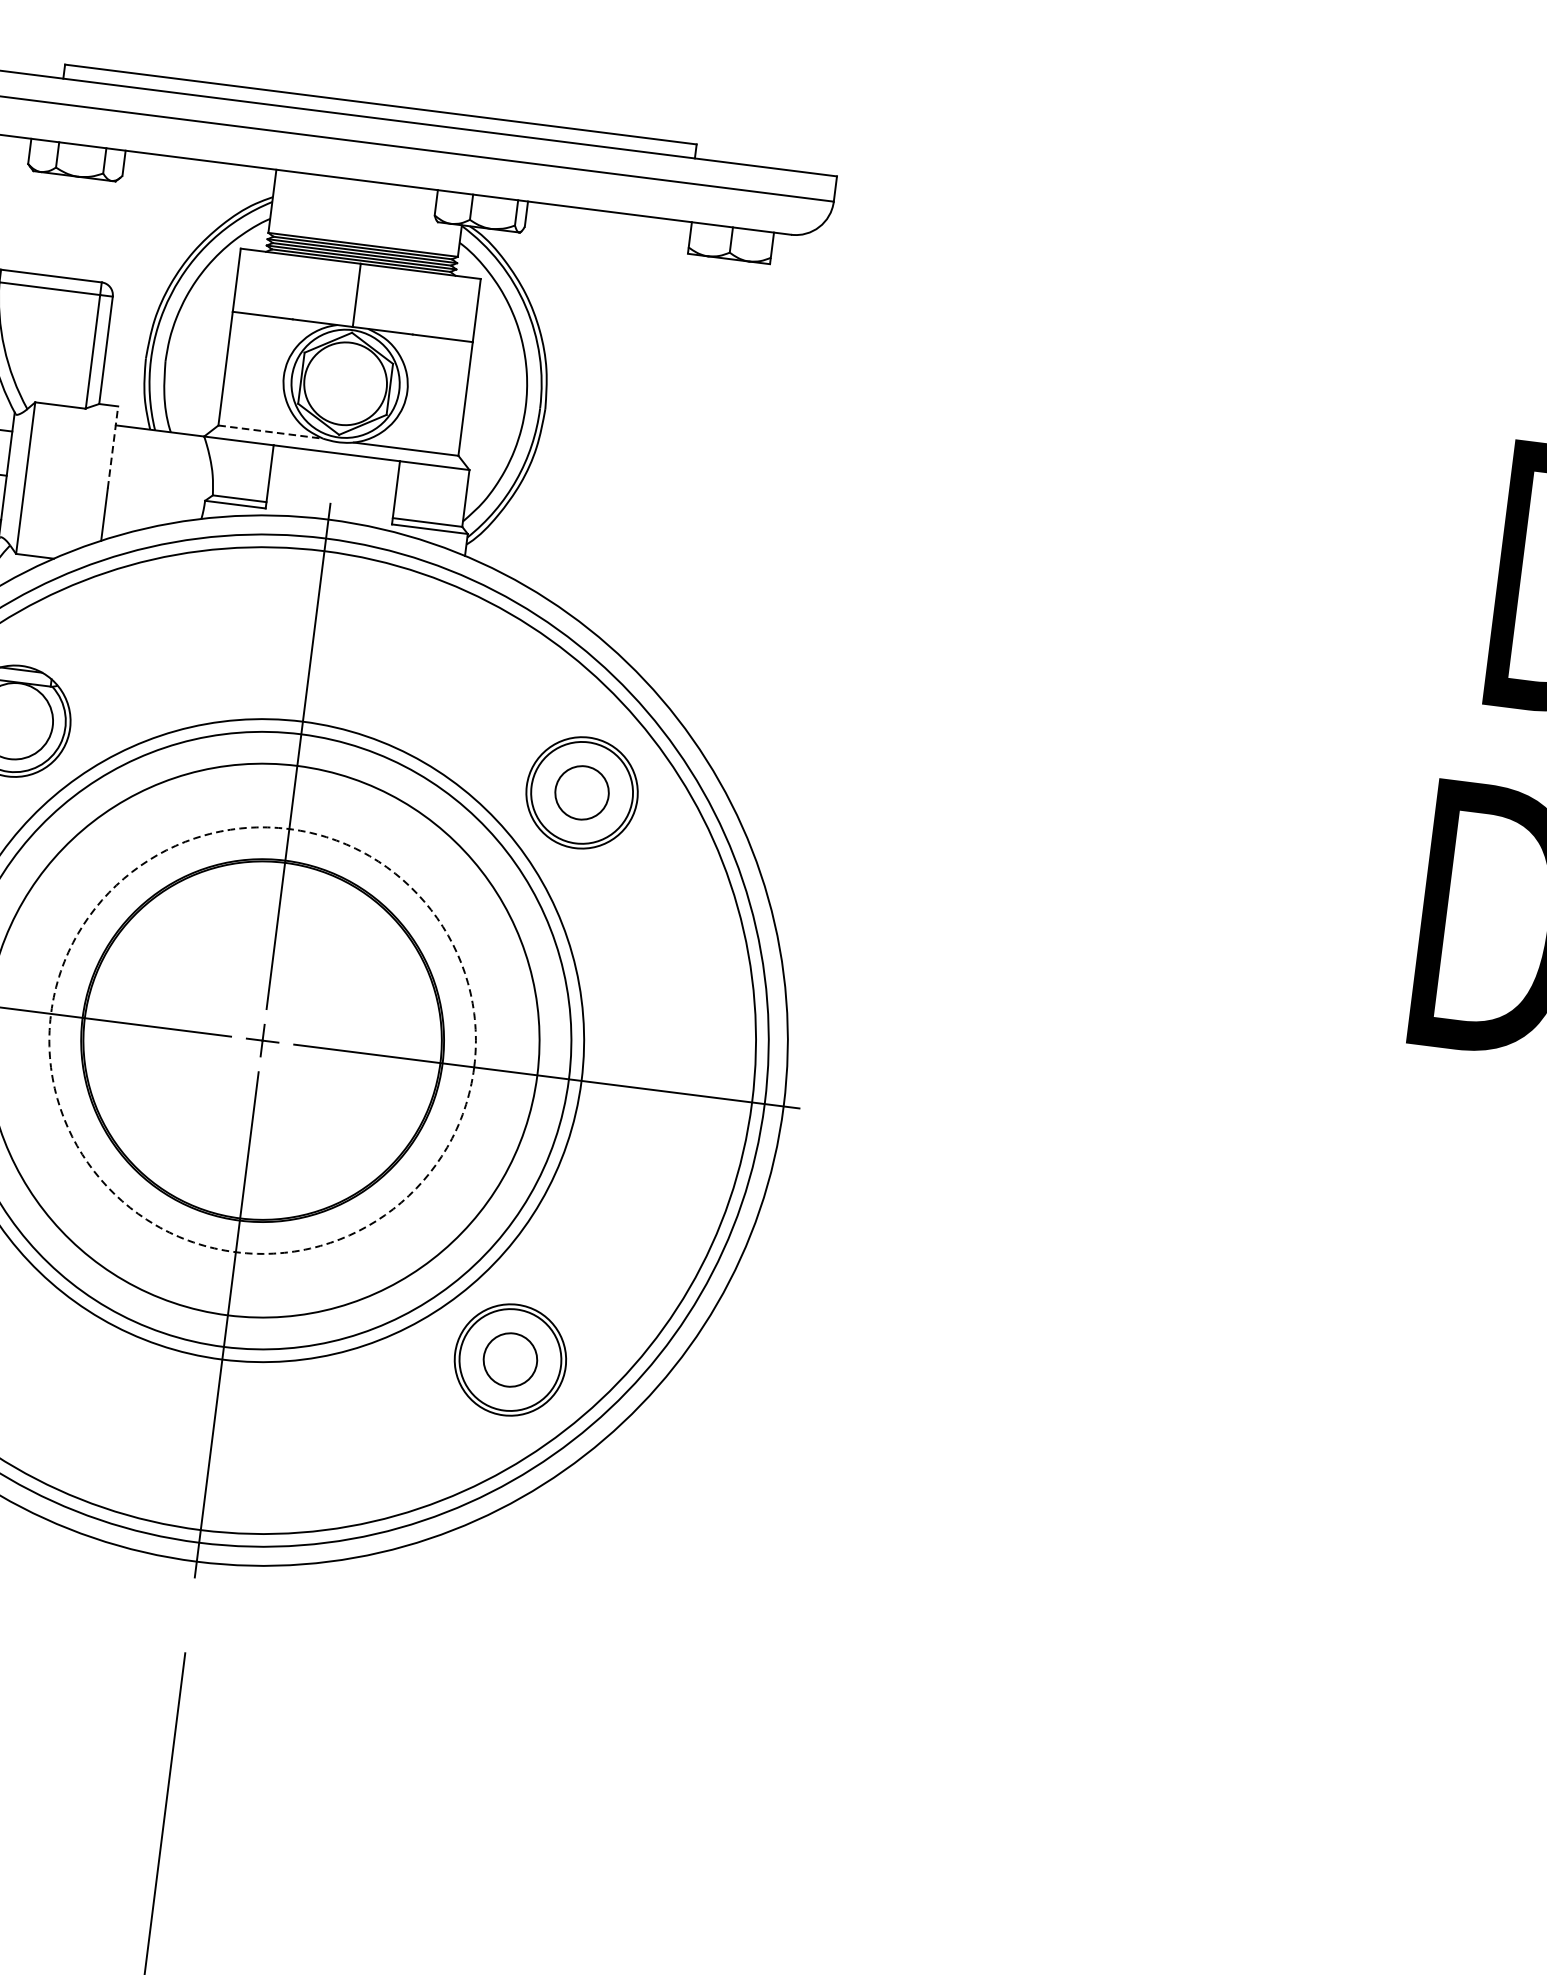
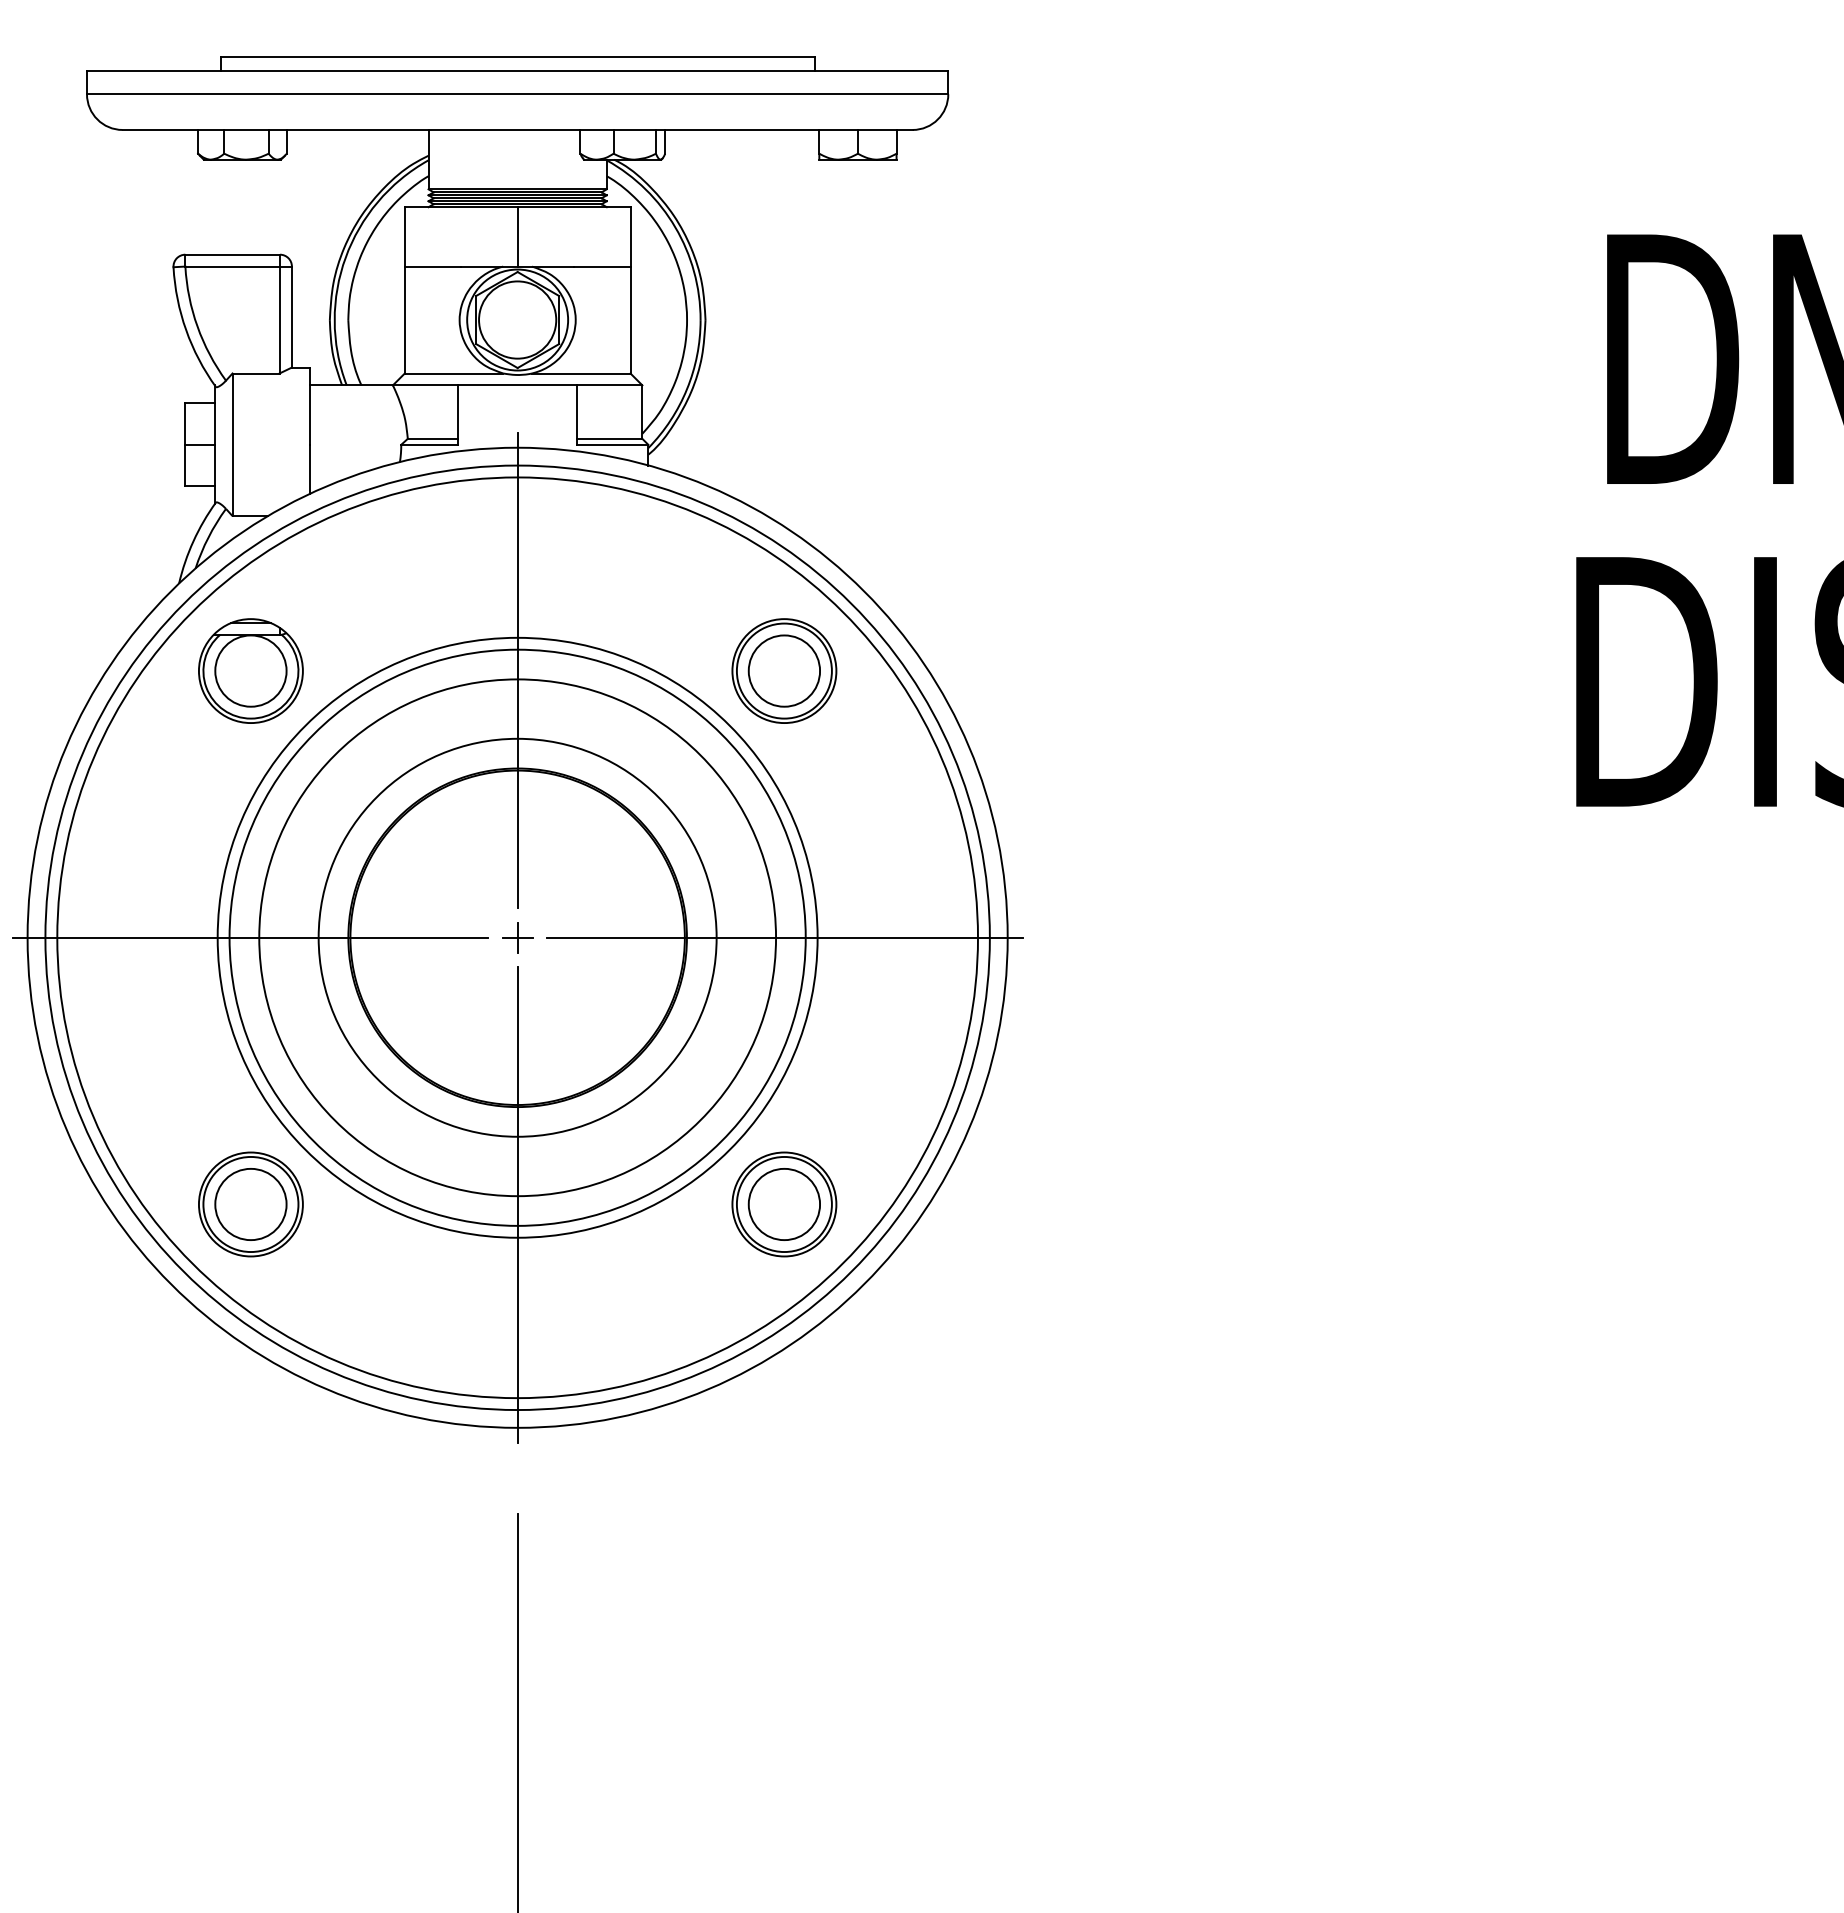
line: (271, 432) -> (454, 373), dashed -> solid
line: (112, 447) -> (309, 406), dashed -> solid
circle: (582, 792) -> (784, 670), size x1.43
circle: (262, 1040) -> (517, 937), dashed -> solid
circle: (510, 1360) -> (784, 1204), size x1.43

